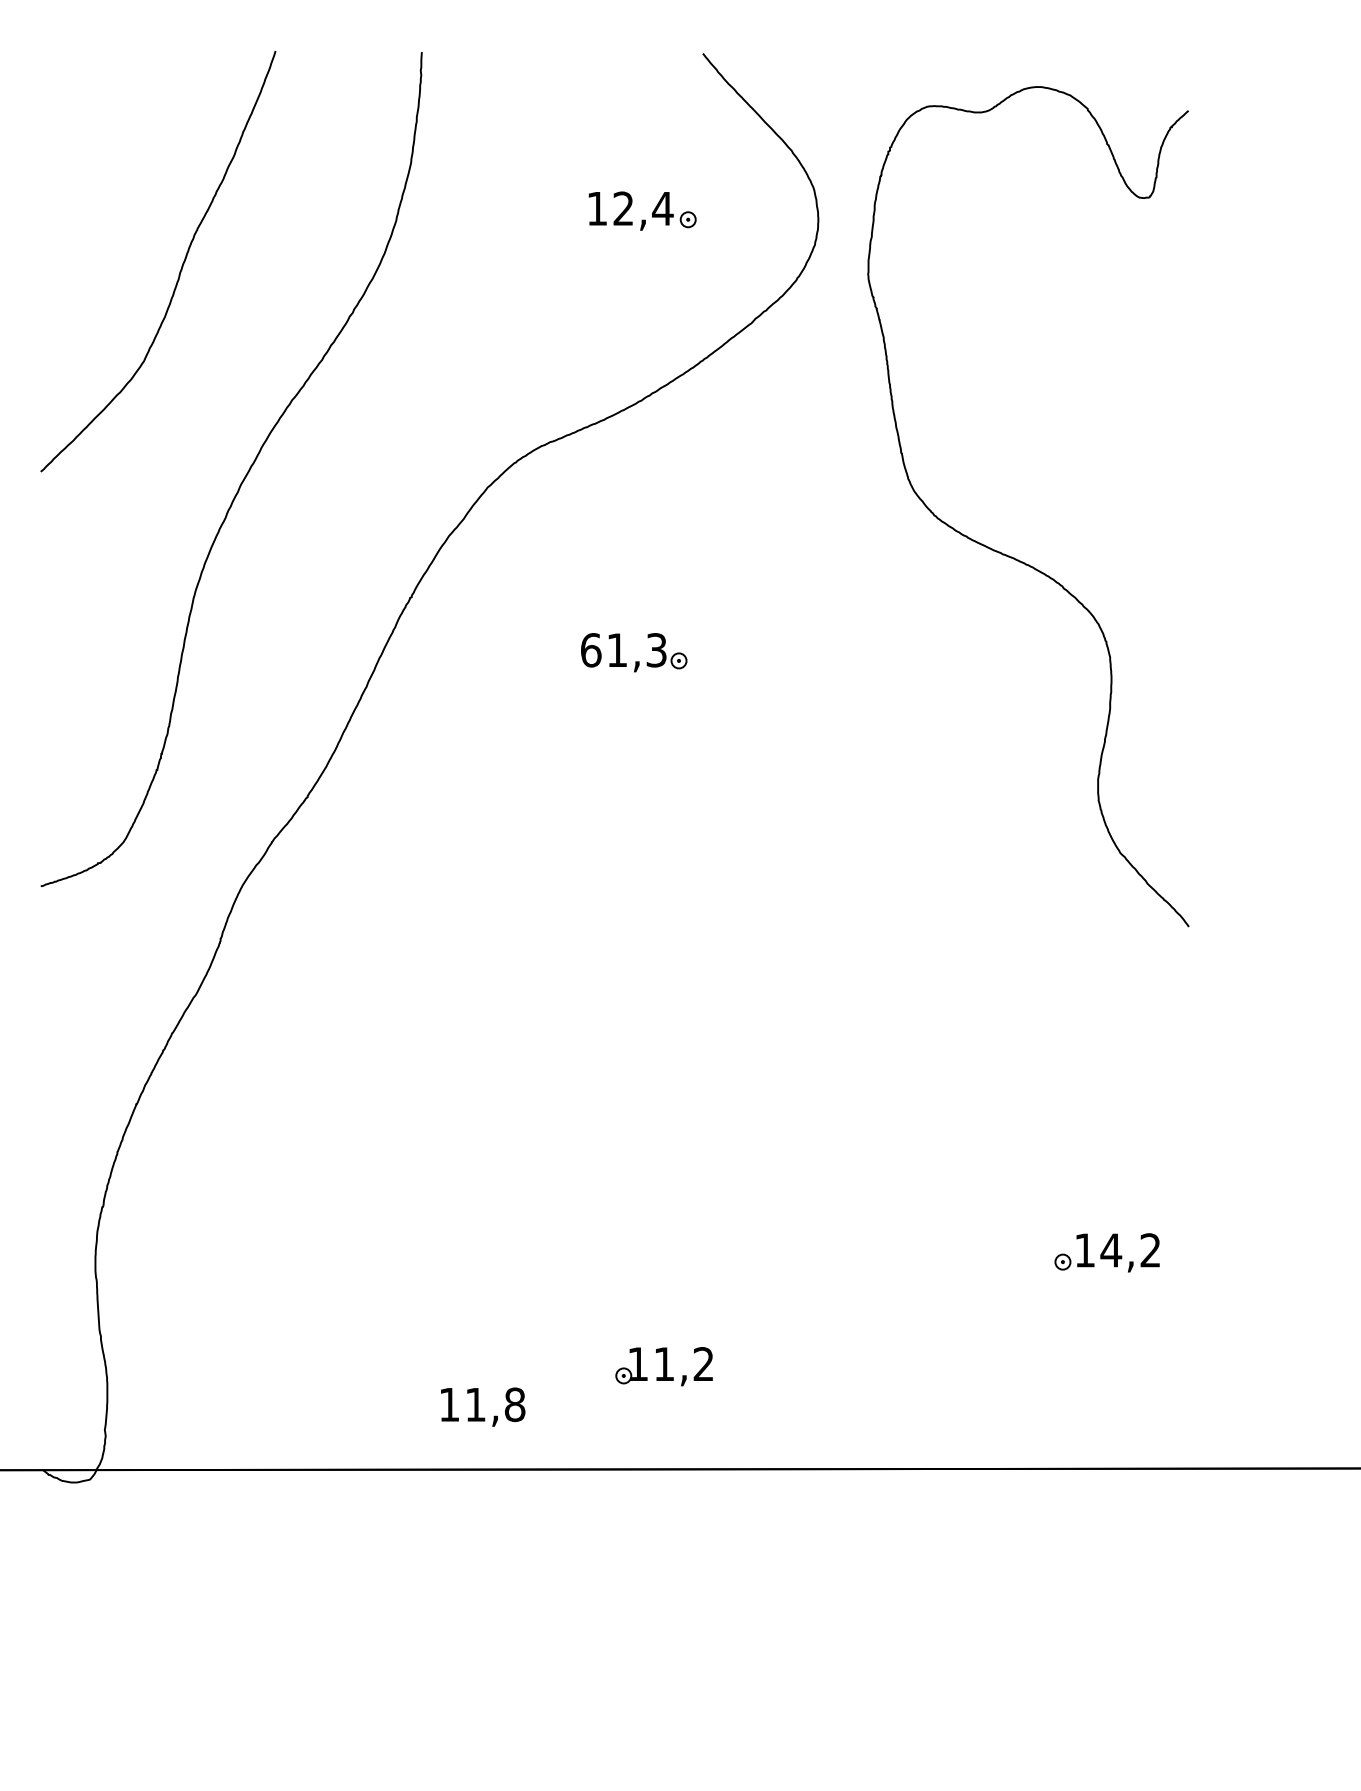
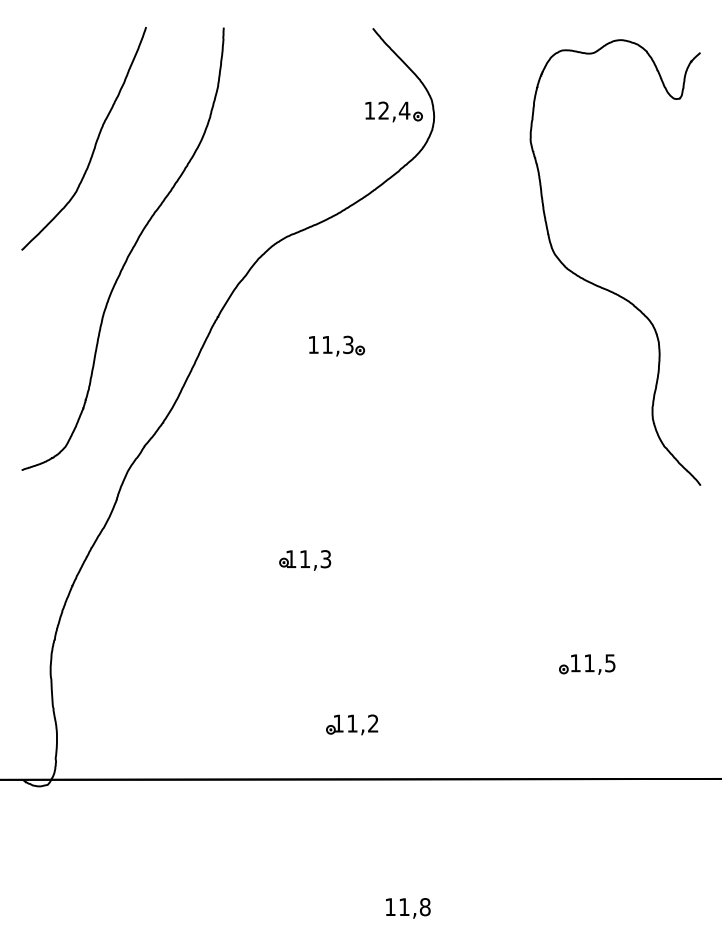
part: (641, 210) -> (393, 111), moved
curve: (1007, 553) -> (604, 287), moved
text: (590, 649) -> (313, 344), 61,3 -> 11,3
part: (575, 1056) -> (305, 560), added
text: (1130, 1250) -> (599, 663), 14,2 -> 11,5
text: (483, 1407) -> (408, 908), moved

